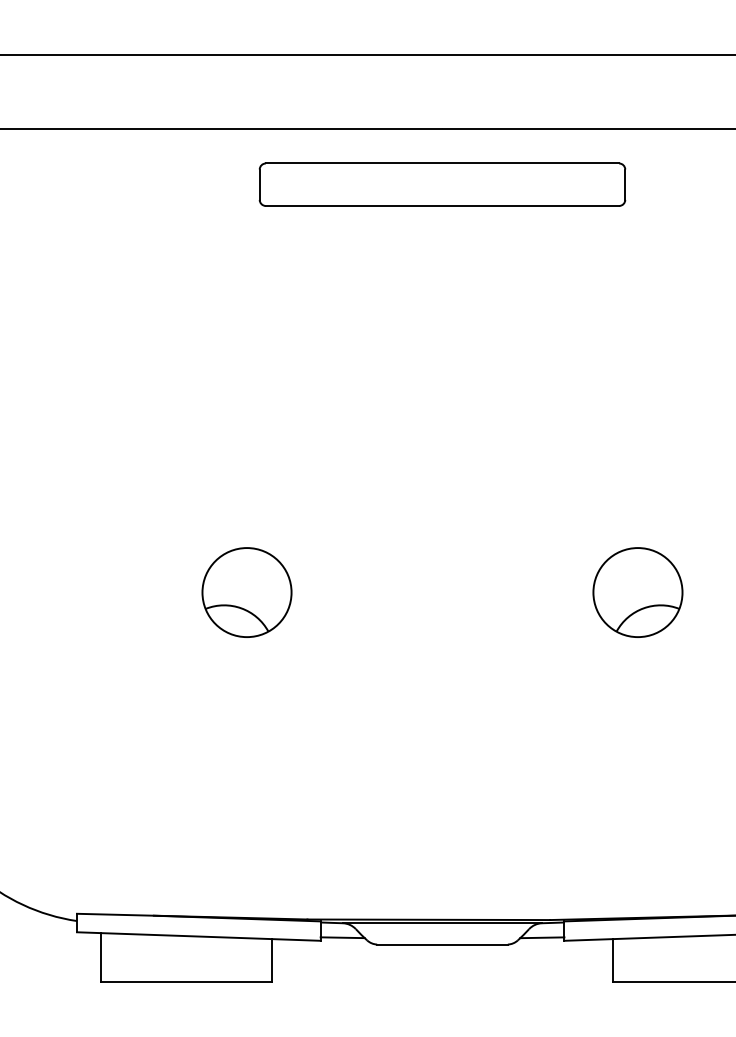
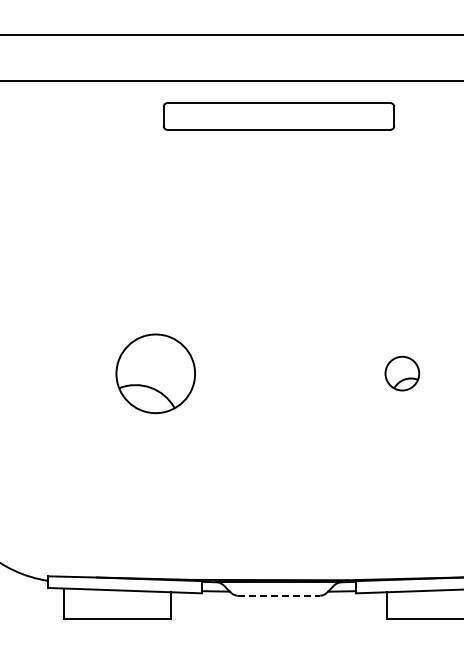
part: (246, 592) -> (155, 373), size x1.4
part: (638, 592) -> (402, 373), size x0.6
line: (443, 944) -> (279, 595), solid -> dashed

